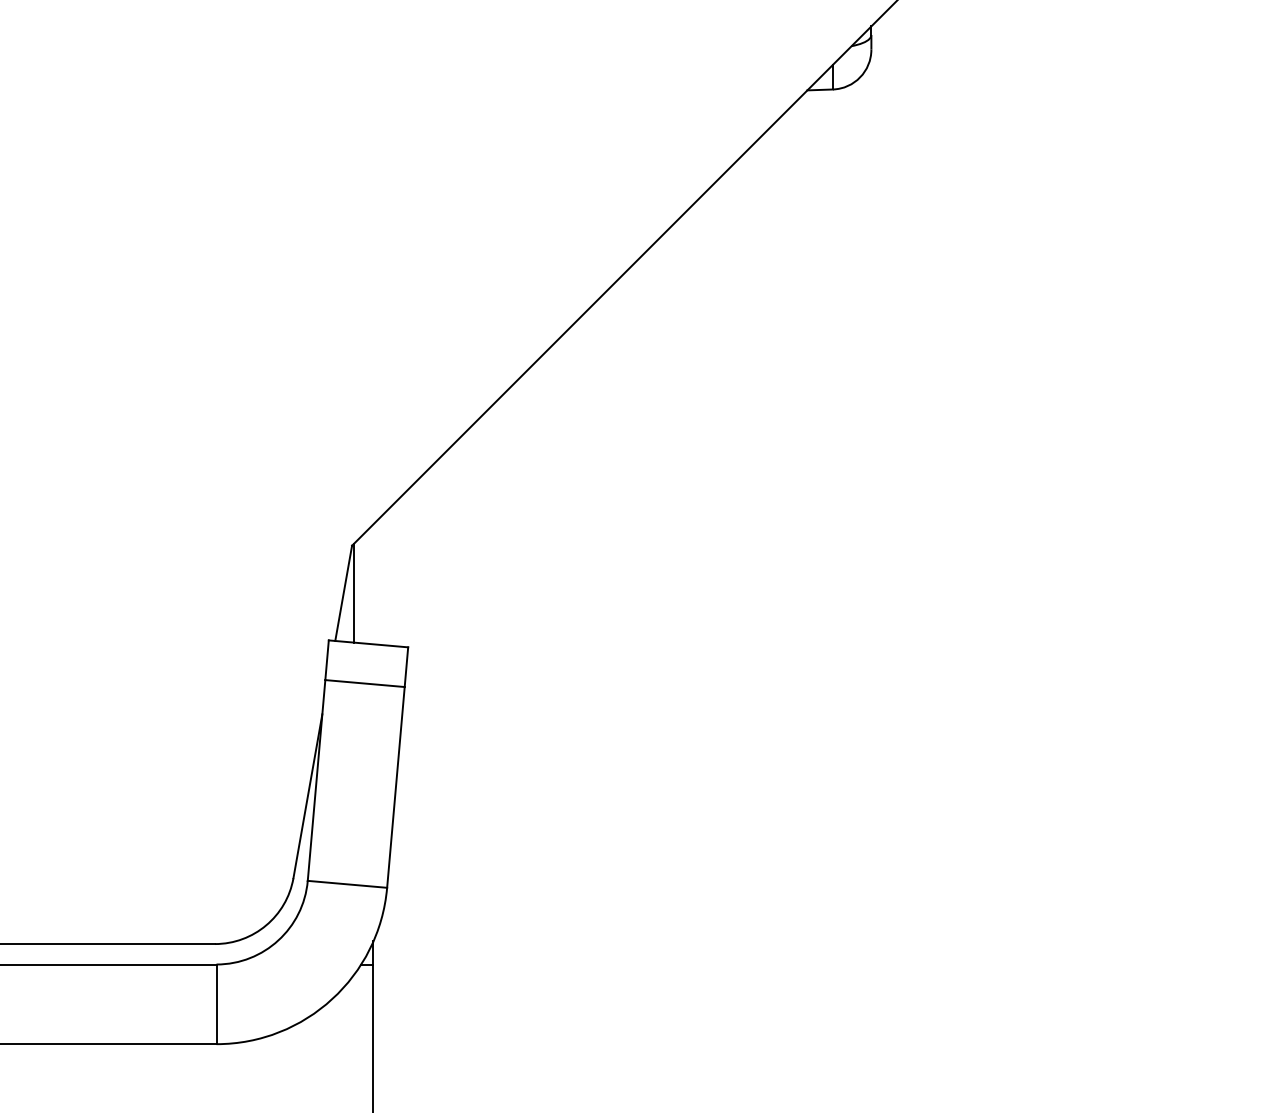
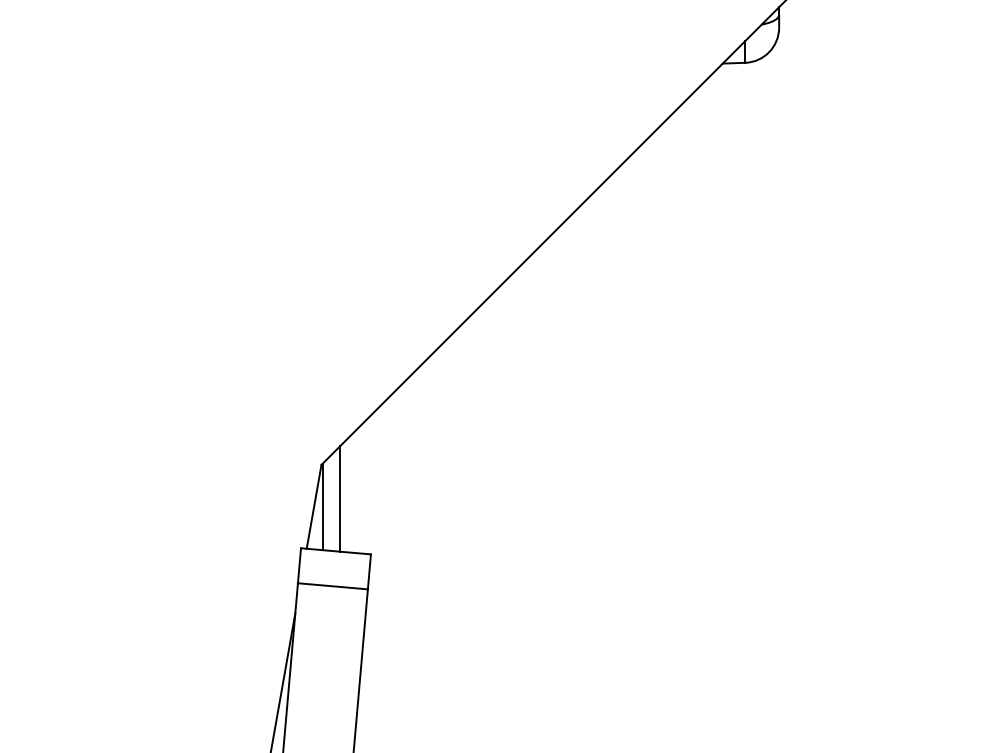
line: (373, 584) -> (340, 499), added

